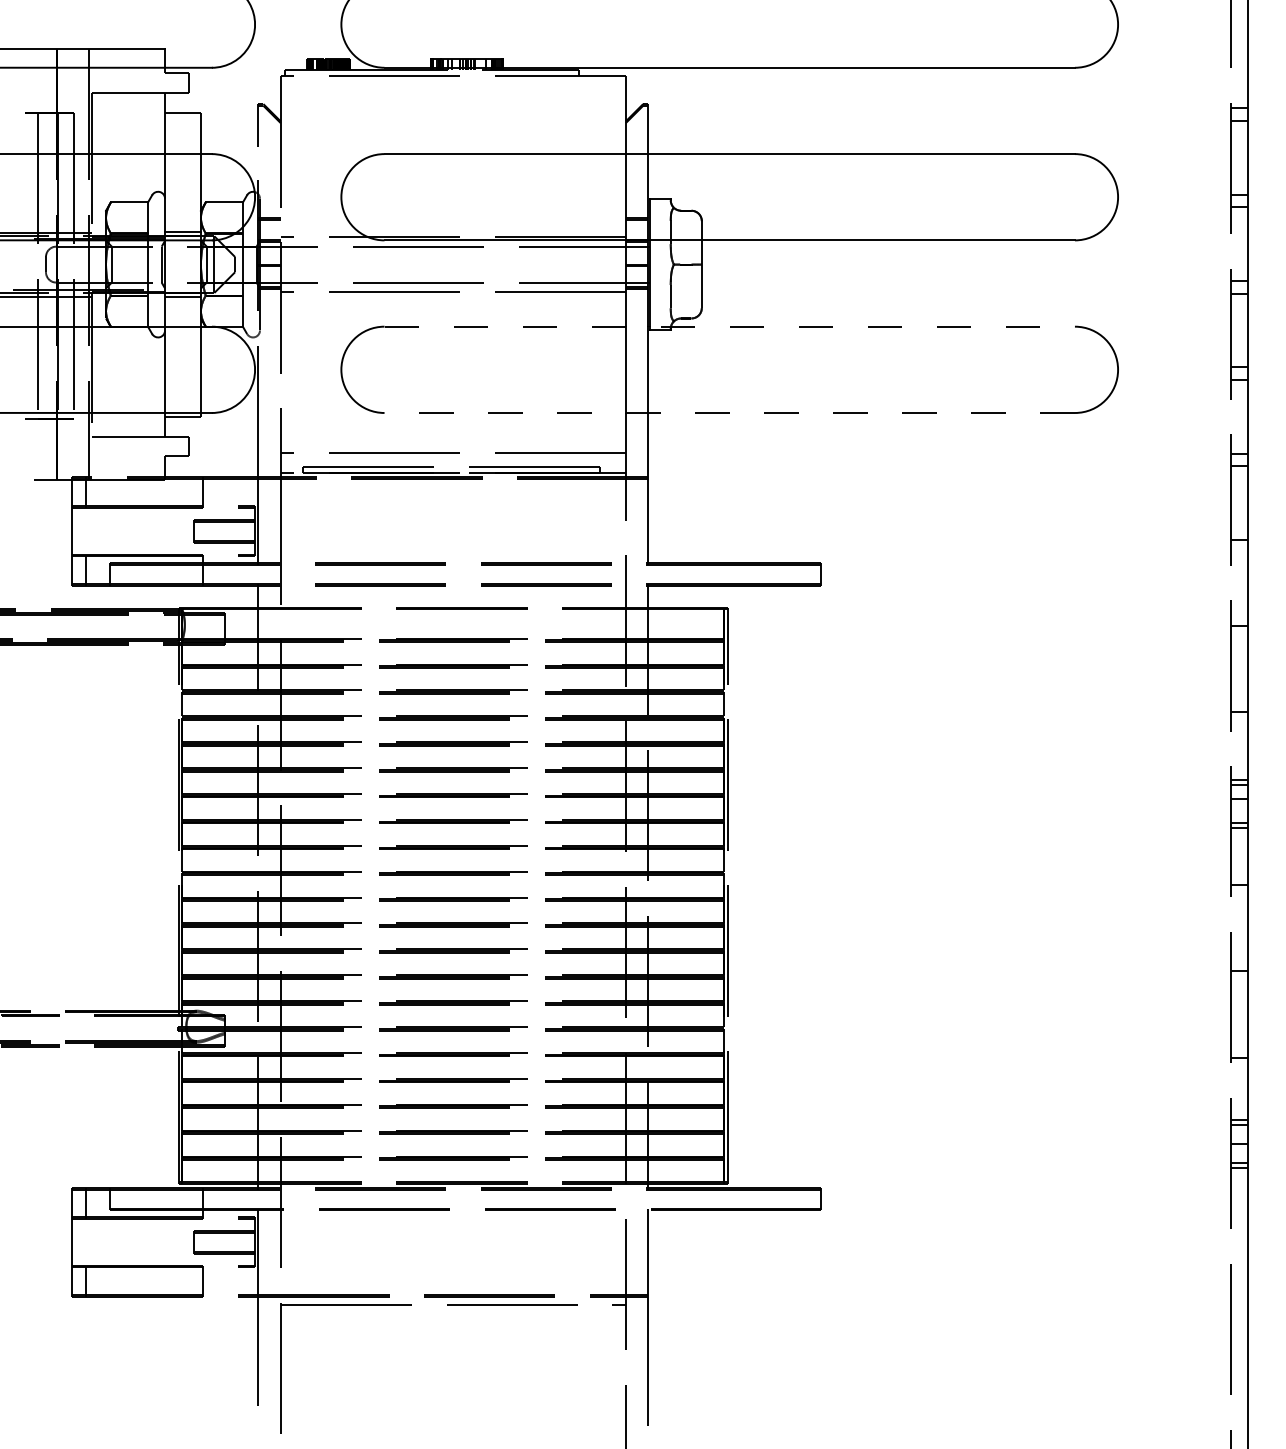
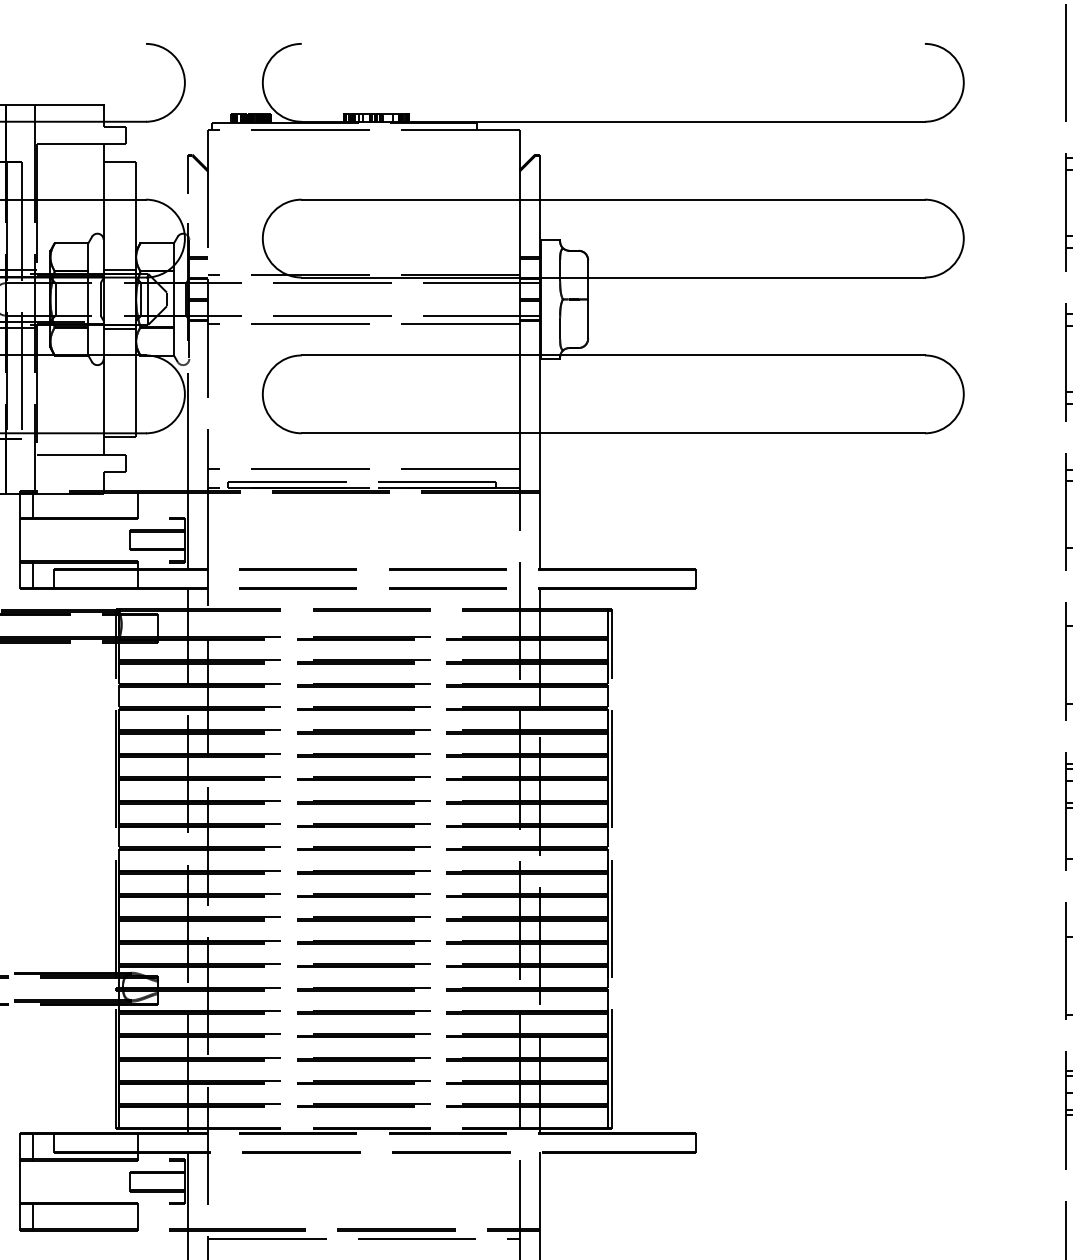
line: (730, 326) -> (614, 355), dashed -> solid
line: (729, 413) -> (613, 433), dashed -> solid

